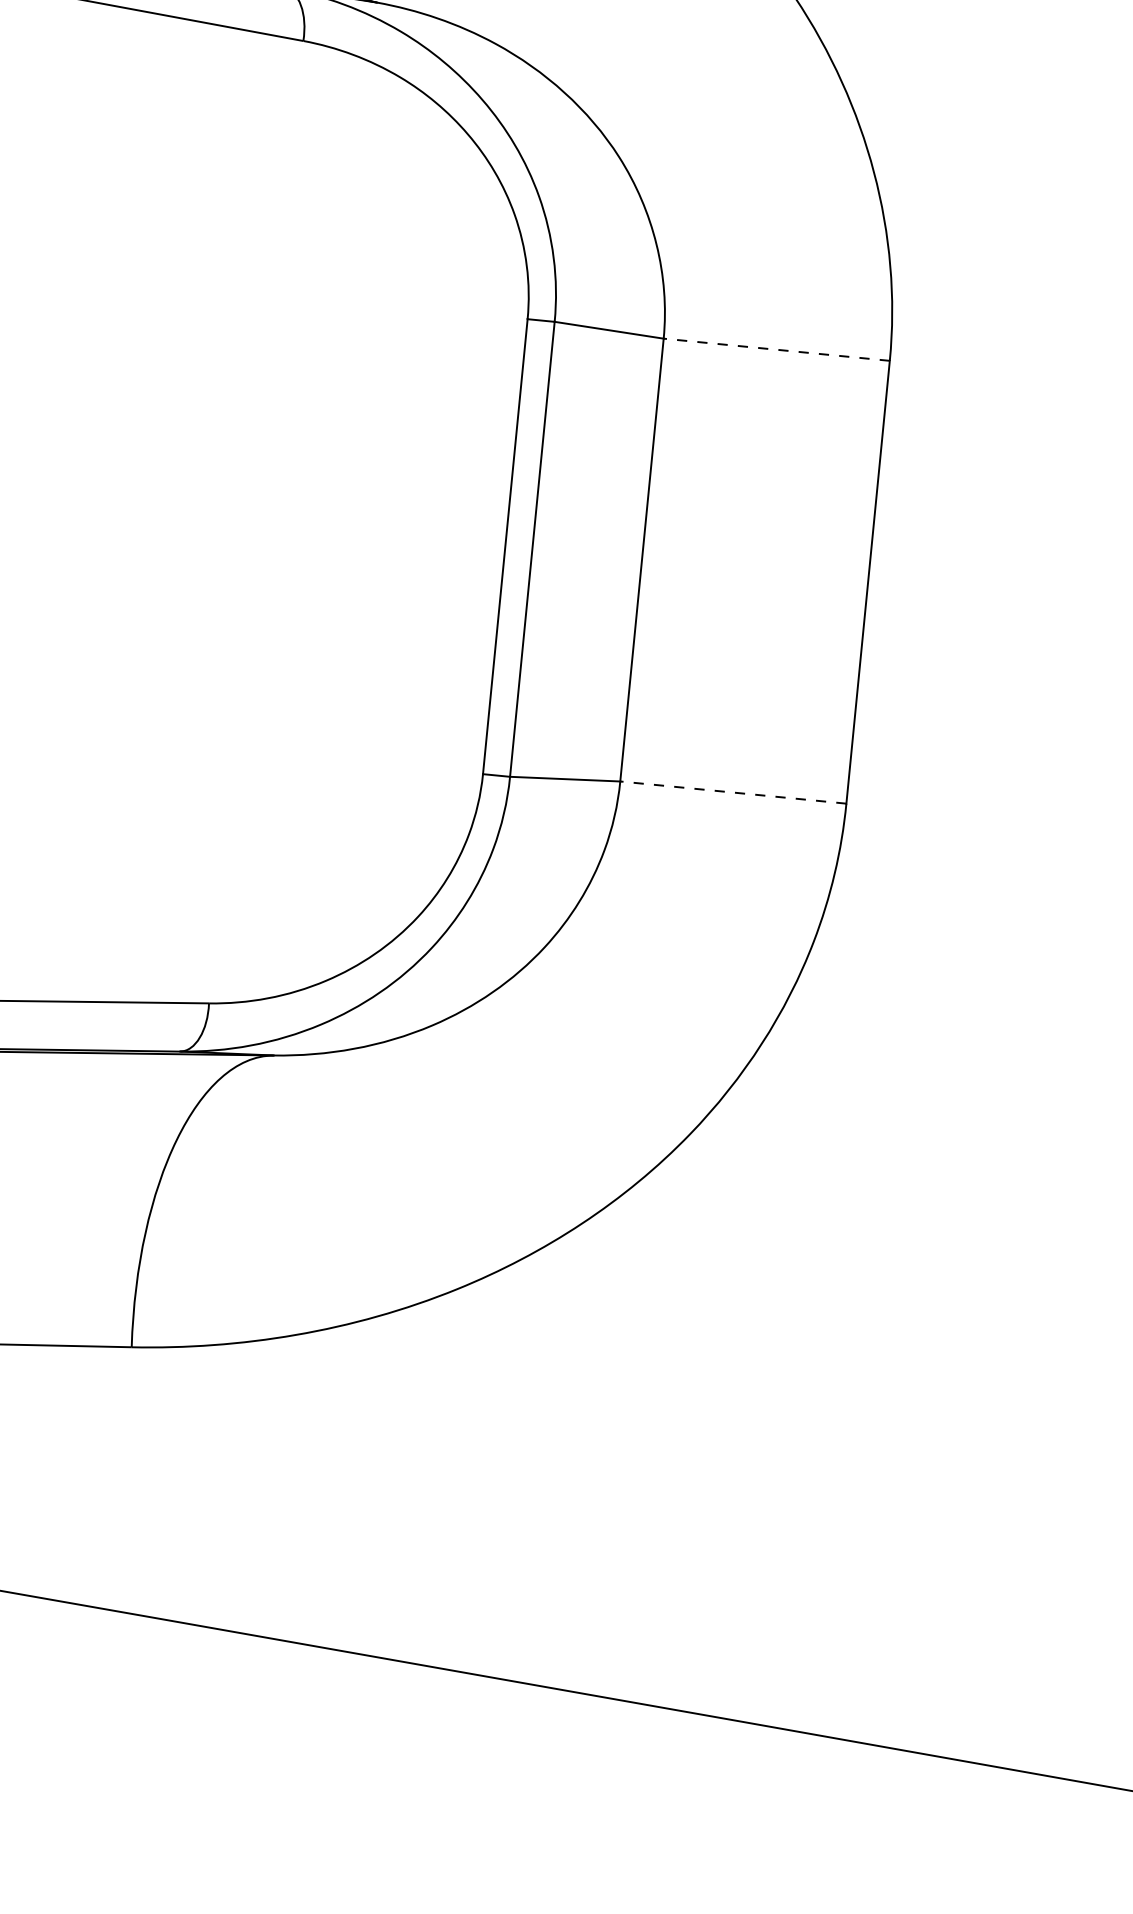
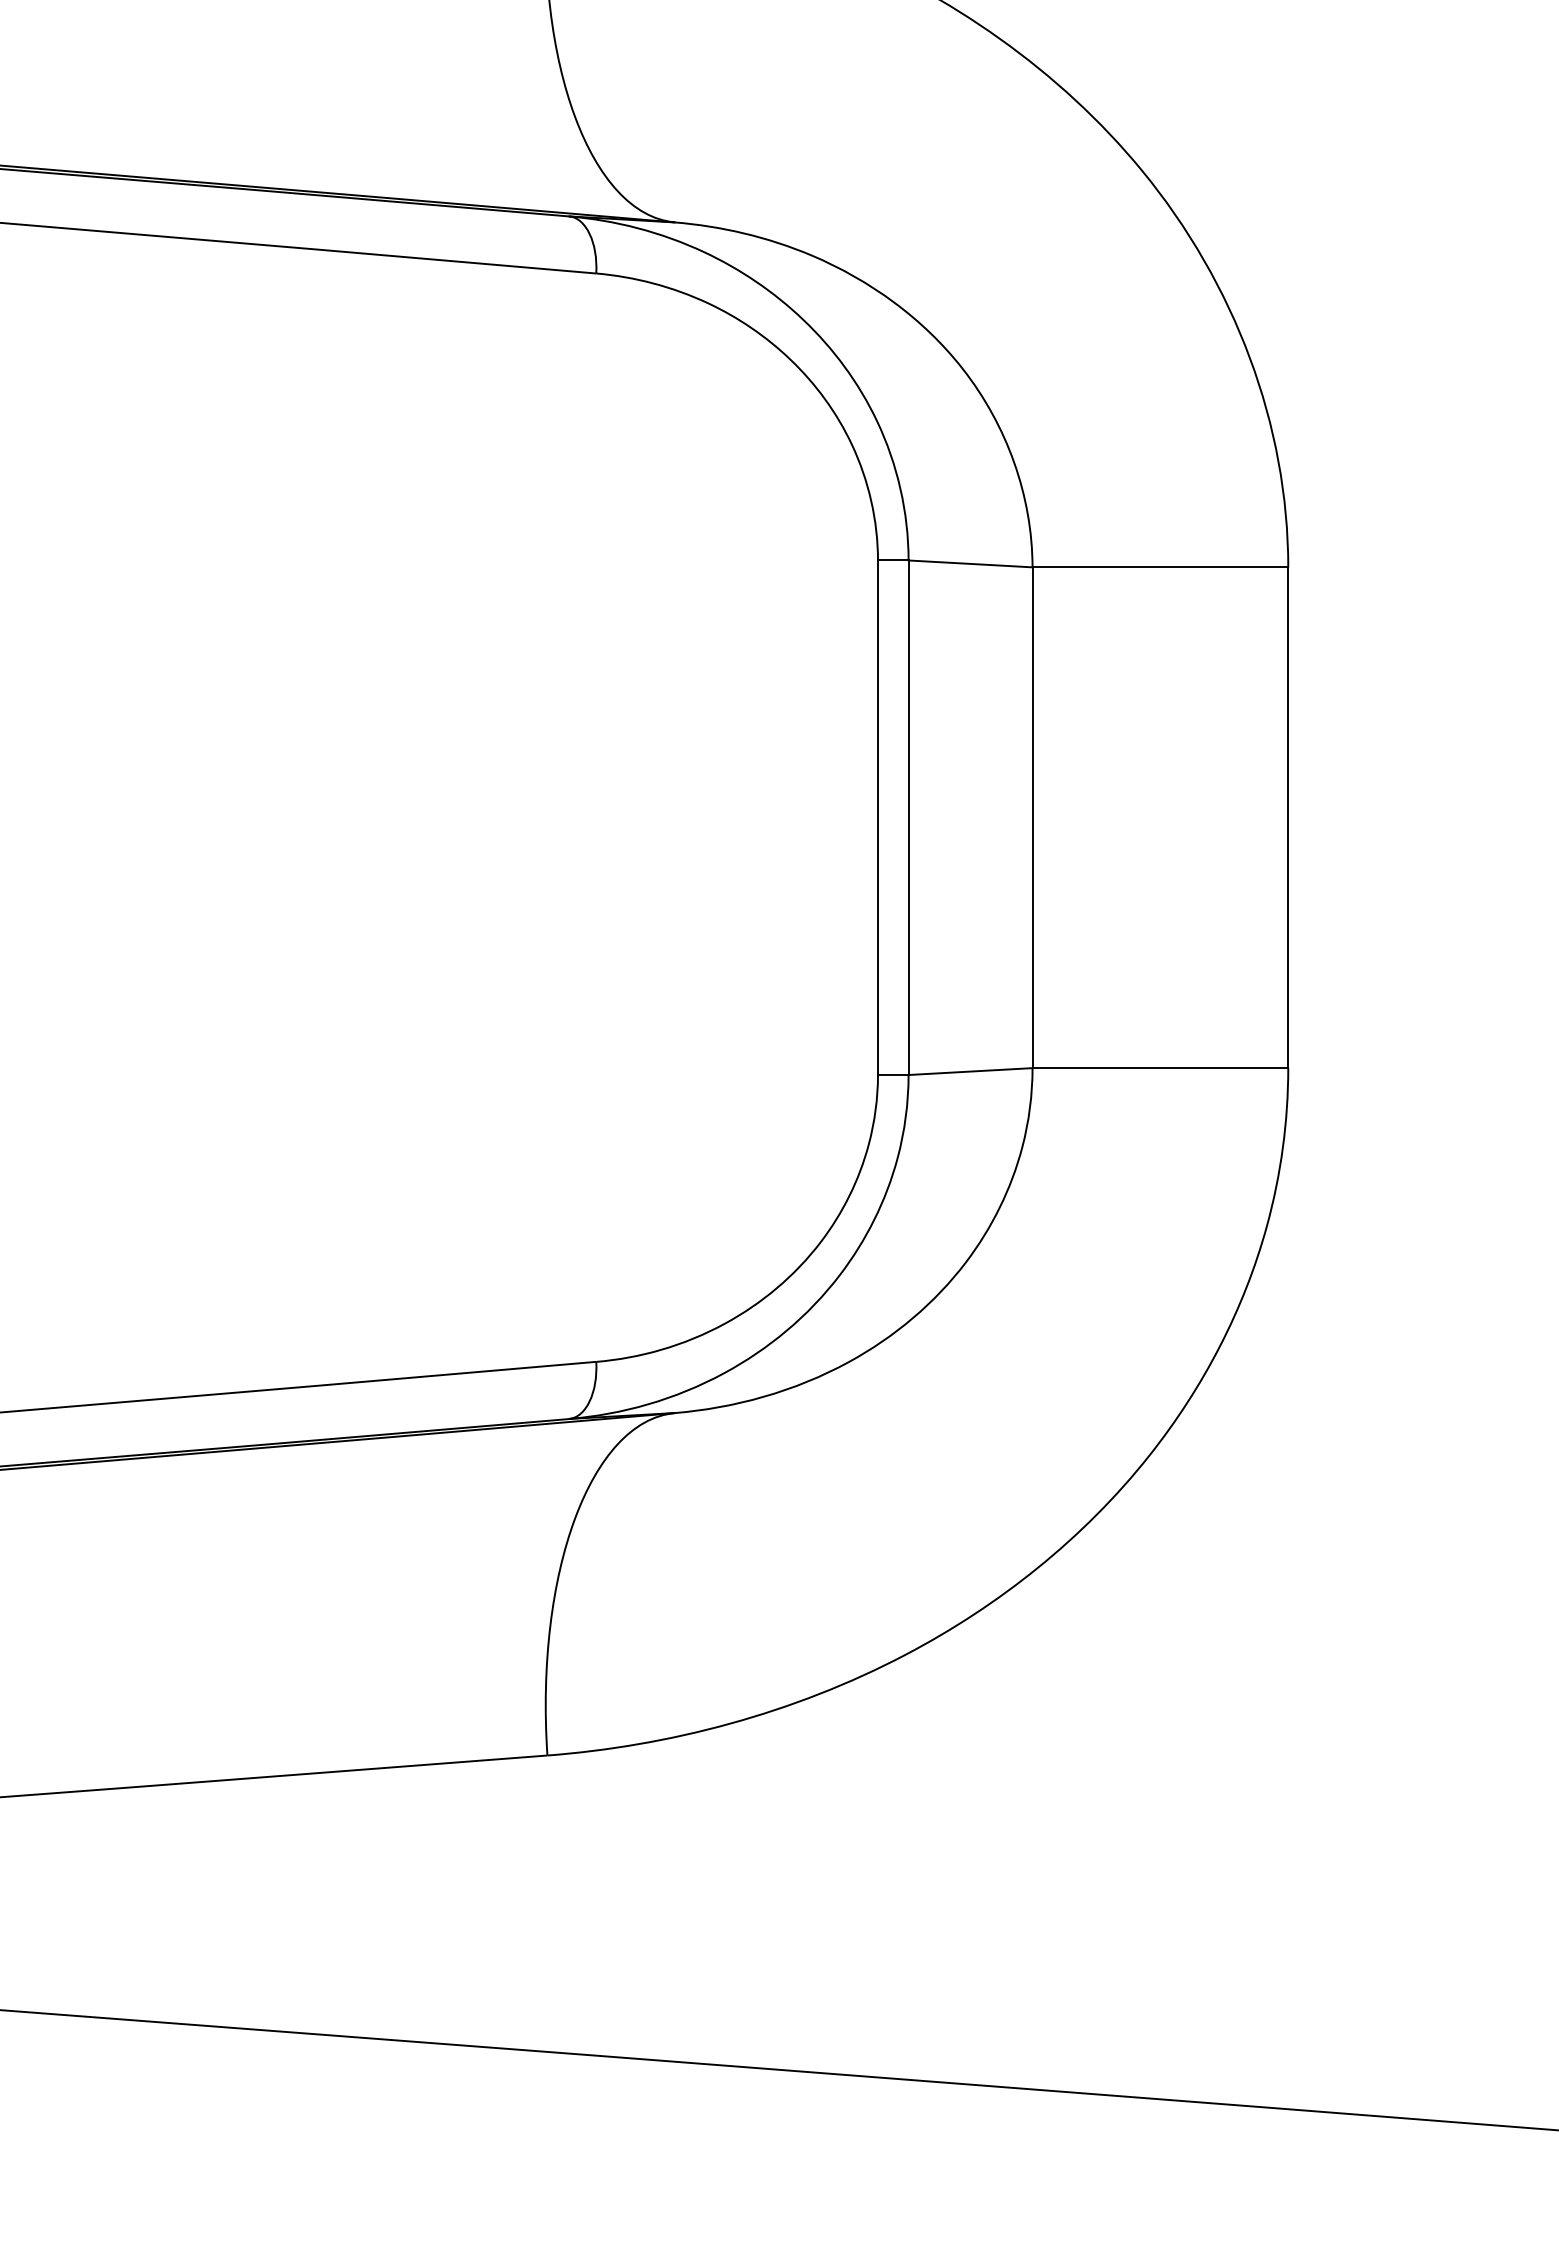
line: (776, 349) -> (1160, 567), dashed -> solid
line: (733, 792) -> (1160, 1068), dashed -> solid

